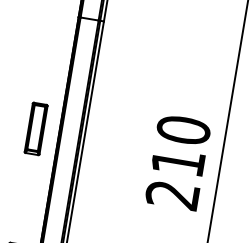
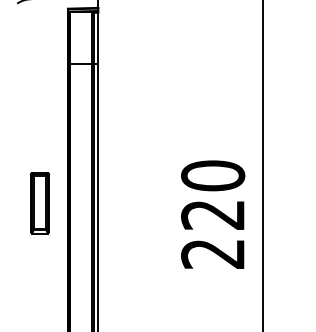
text: (177, 163) -> (212, 215), 210 -> 220

